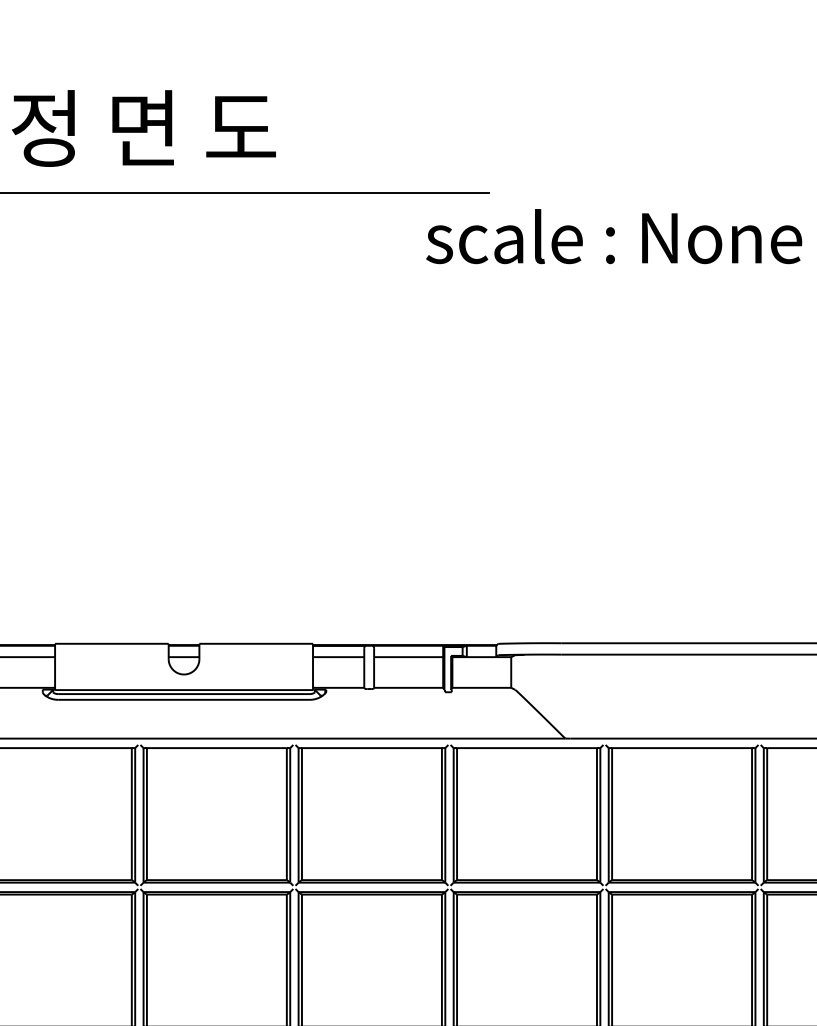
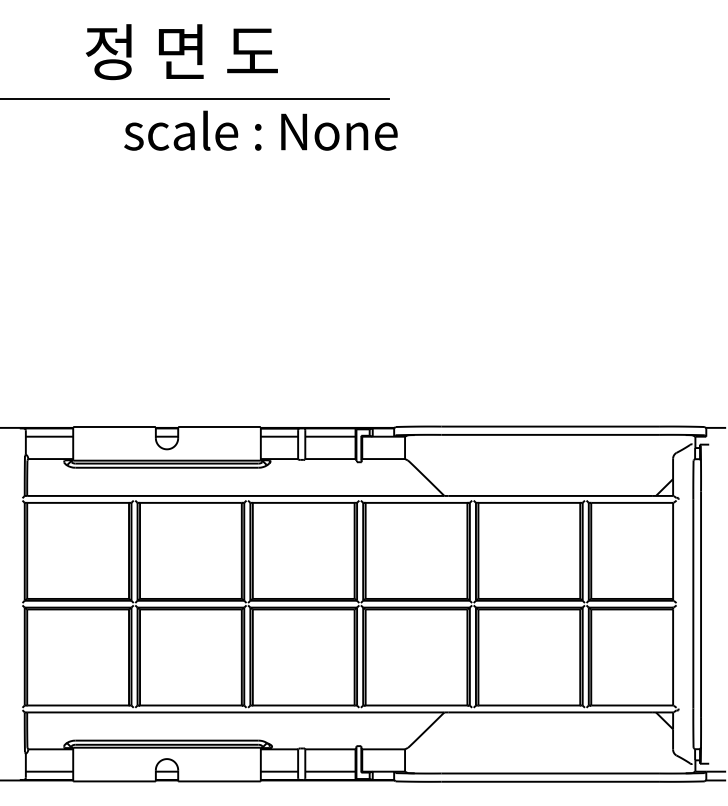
text: (143, 129) -> (181, 52), moved
text: (613, 236) -> (260, 130), moved

